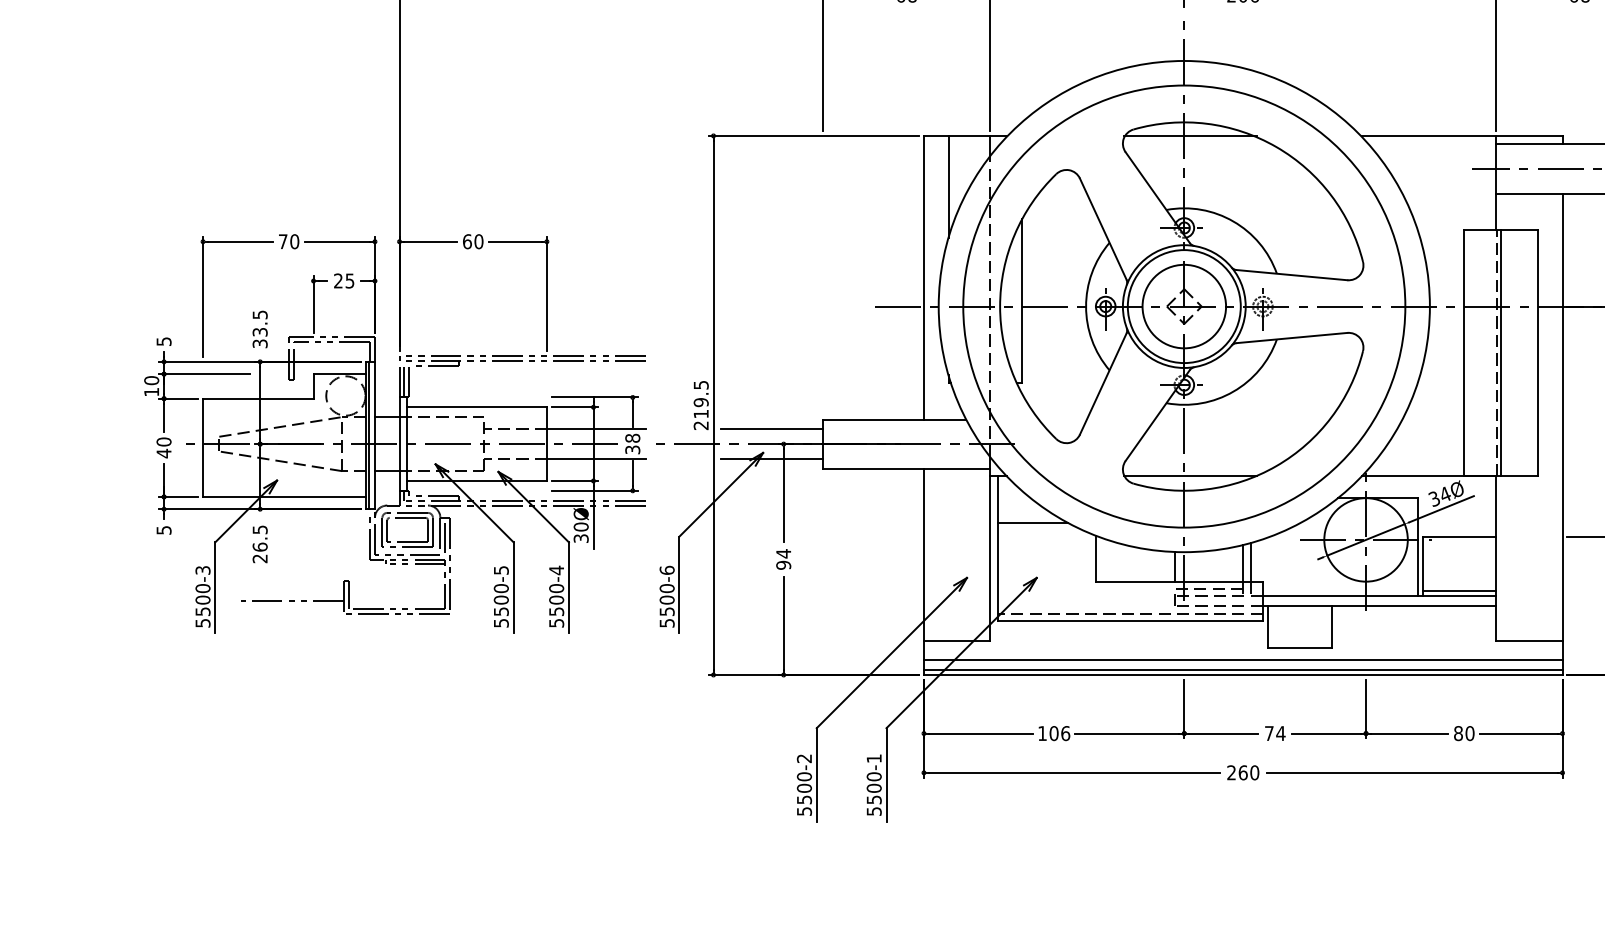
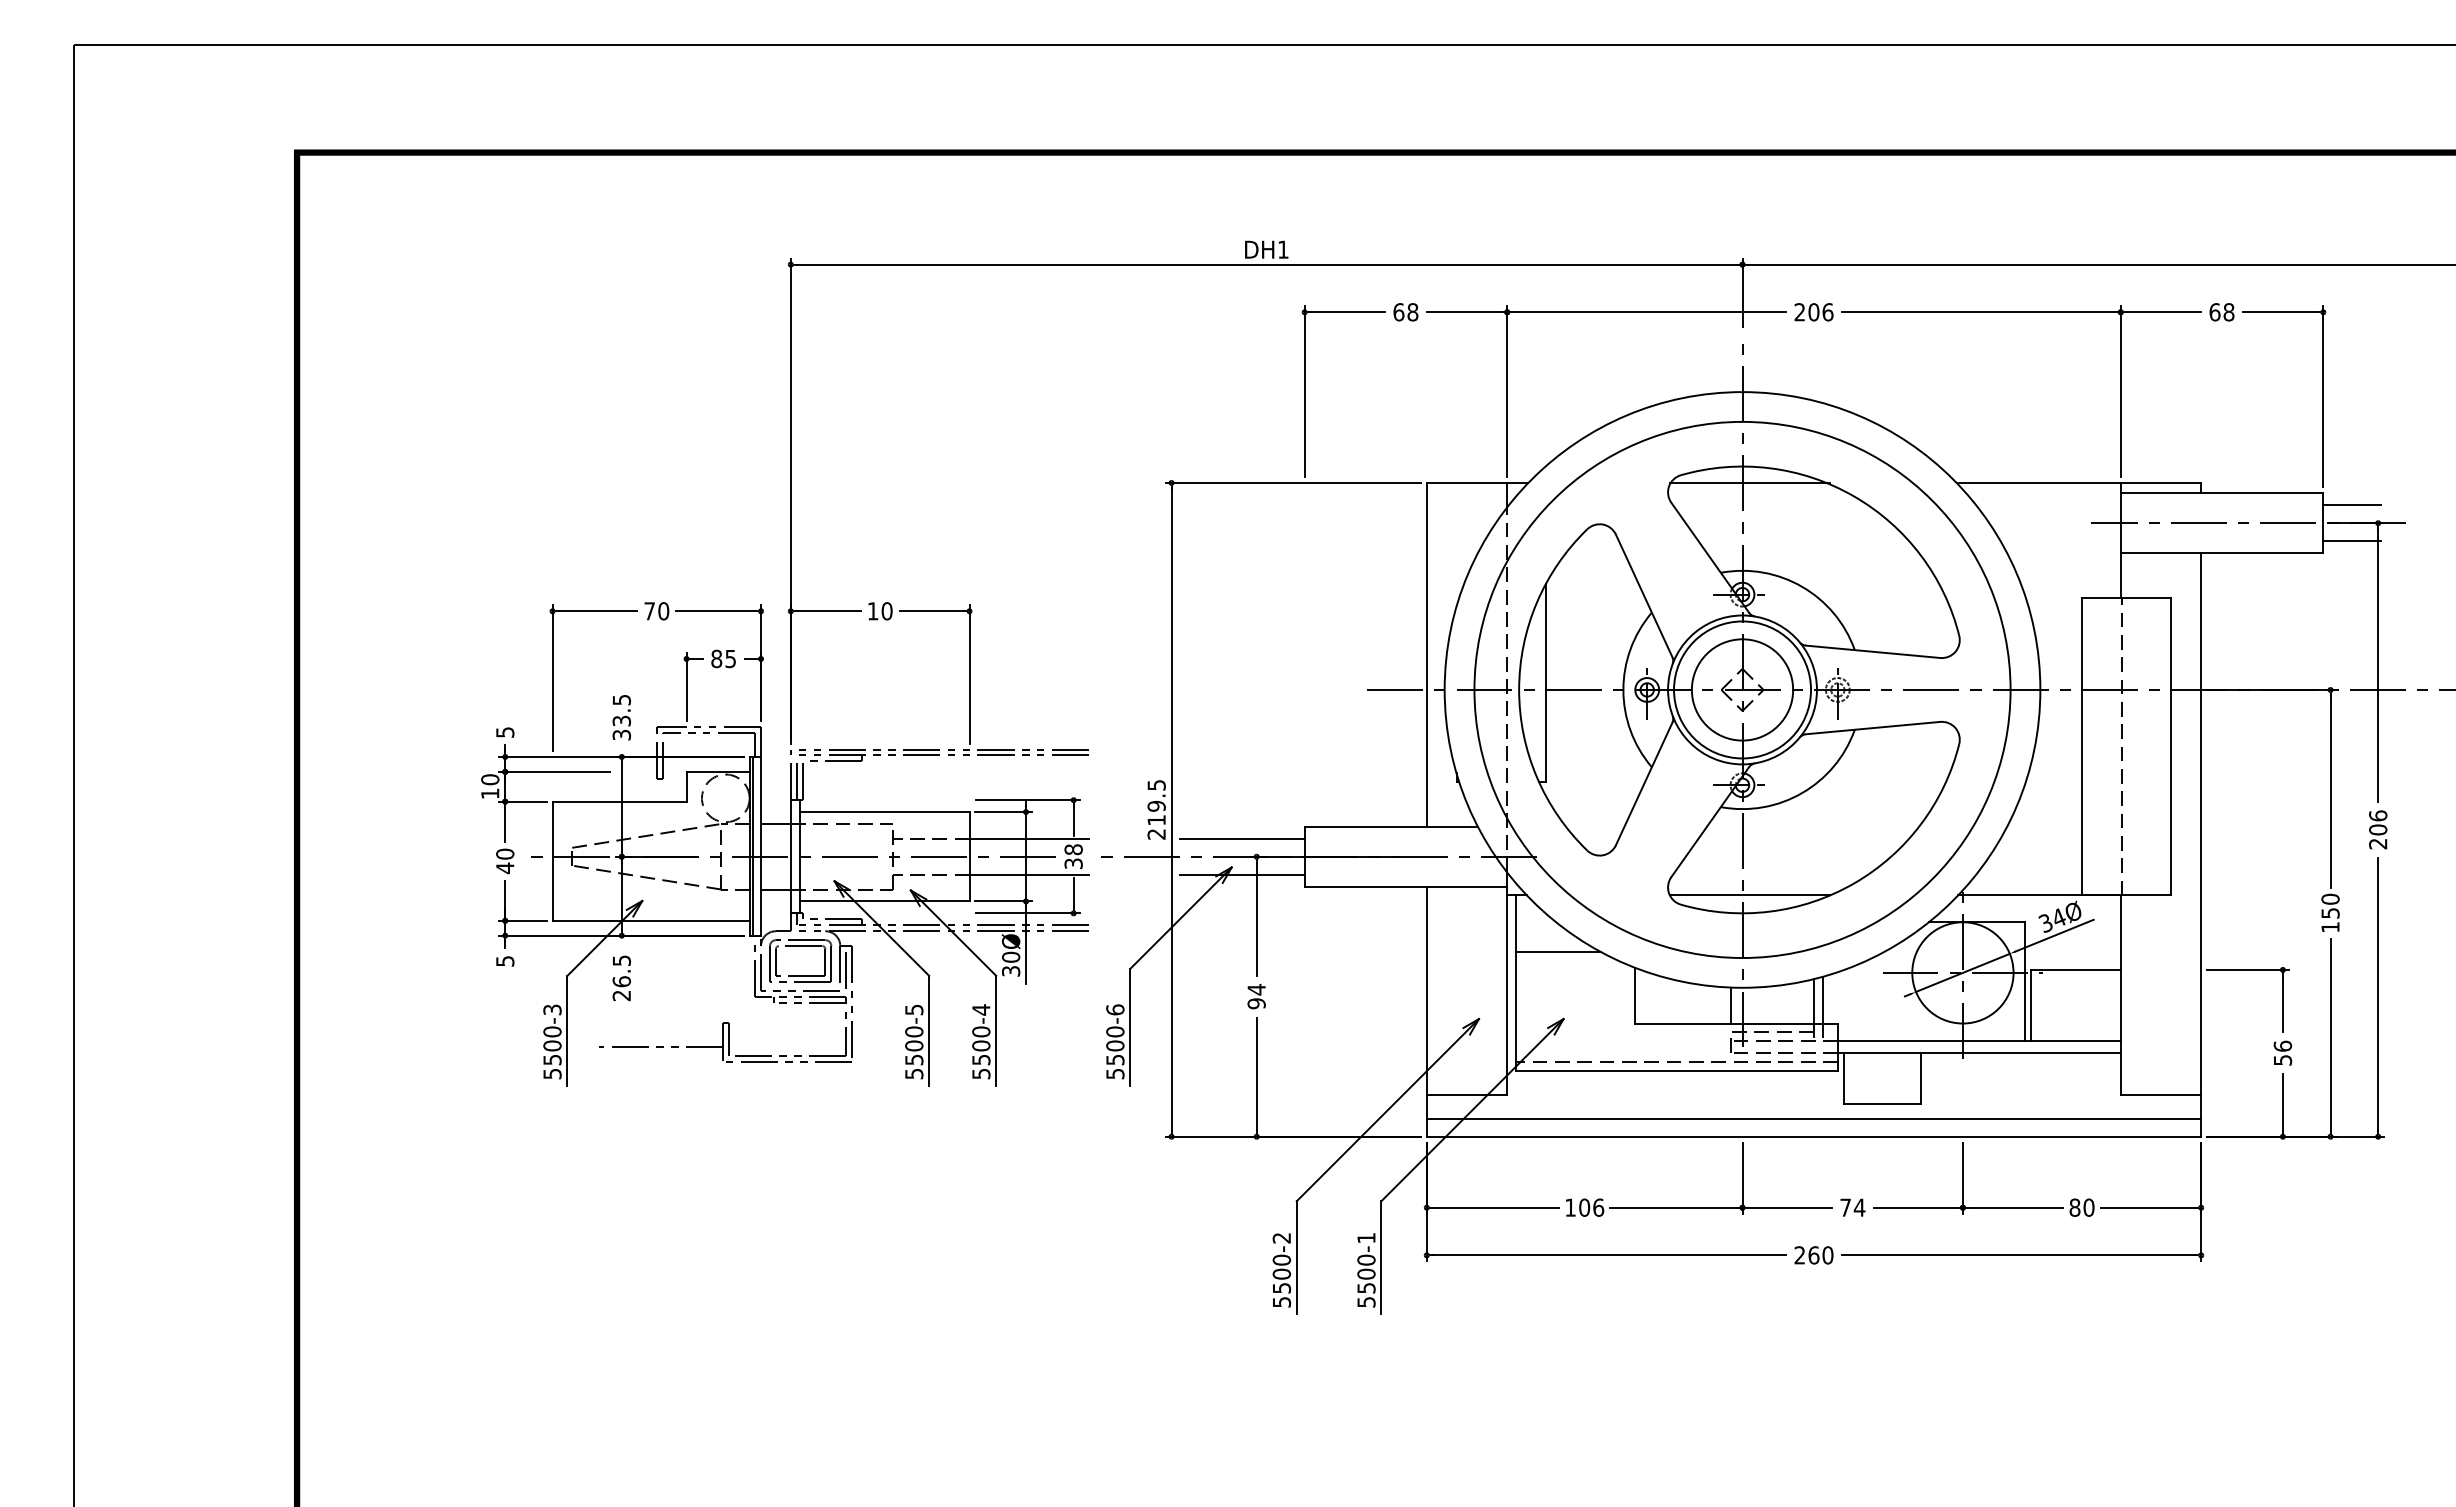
line: (948, 186) -> (1456, 544), removed
text: (466, 241) -> (872, 611), 60 -> 10
text: (338, 280) -> (716, 658), 25 -> 85
line: (1500, 353) -> (2126, 746), removed
line: (1458, 591) -> (2075, 1035), removed
line: (1242, 669) -> (1813, 1130), removed

